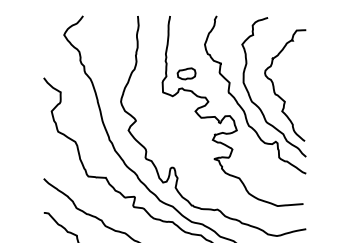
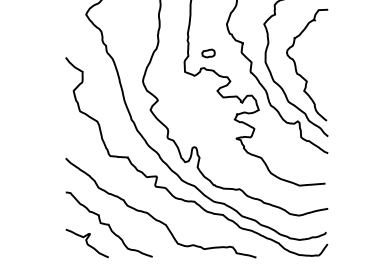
part: (186, 73) -> (208, 53), size x0.7

